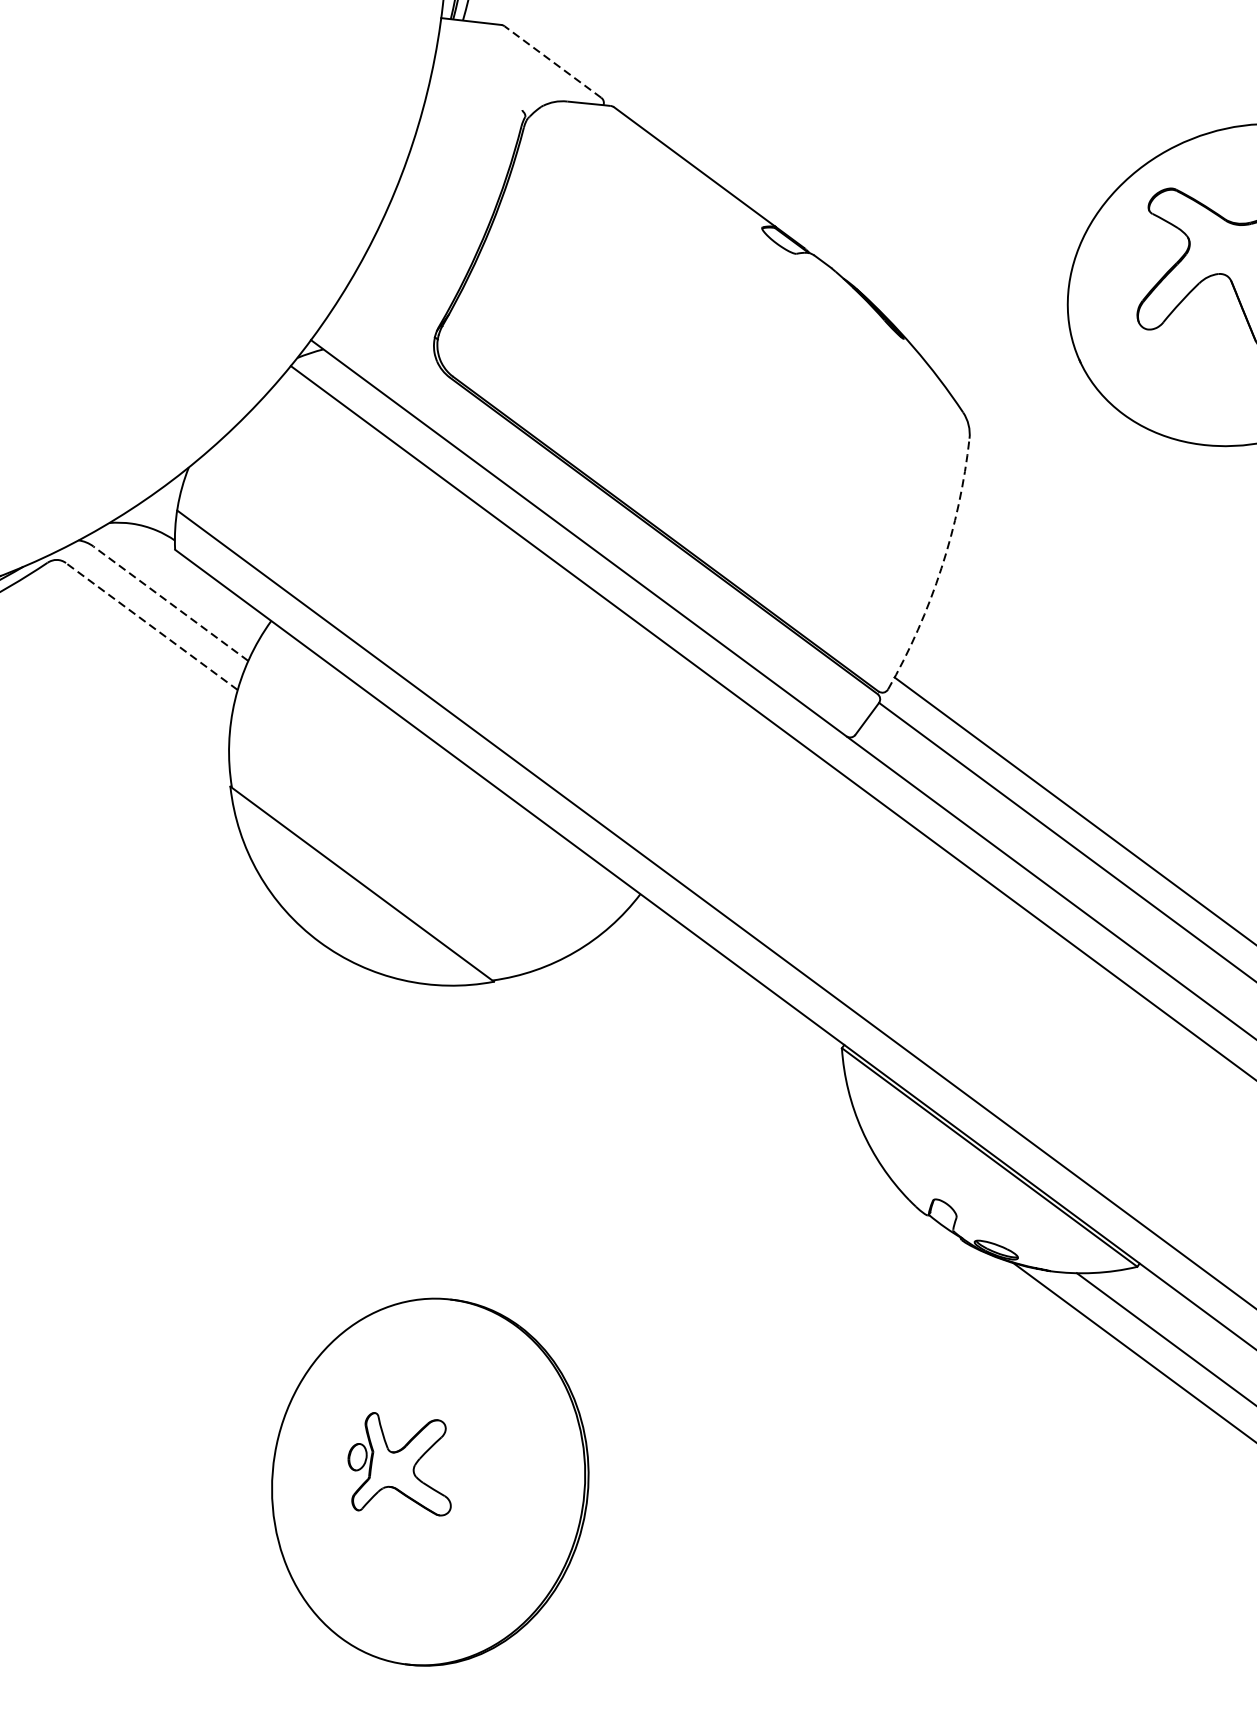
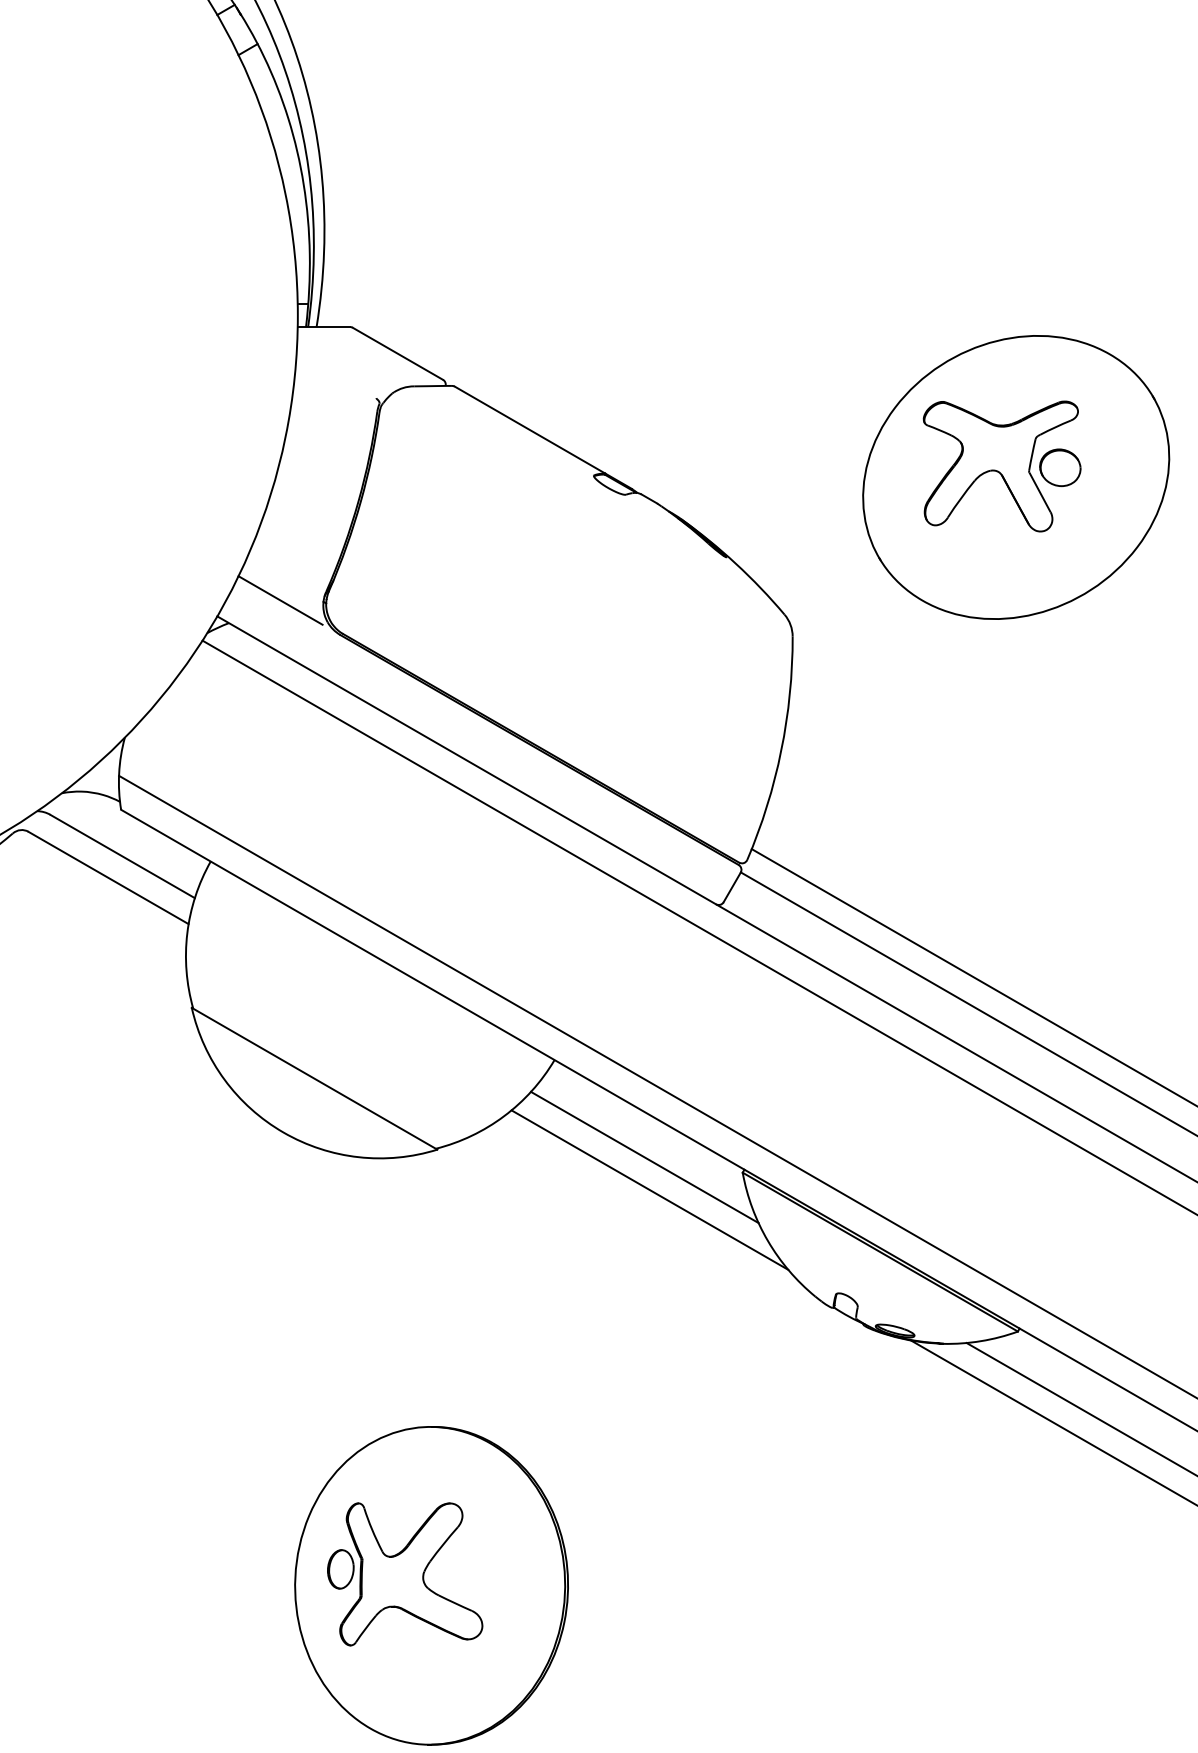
line: (552, 61) -> (397, 353), dashed -> solid
line: (385, 330) -> (280, 600), added
arc: (941, 568) -> (781, 750), dashed -> solid
line: (170, 603) -> (122, 856), dashed -> solid
line: (151, 625) -> (108, 877), dashed -> solid
line: (731, 1017) -> (644, 1157), added
line: (732, 1055) -> (649, 1189), added
part: (401, 1465) -> (405, 1574), size x1.67

